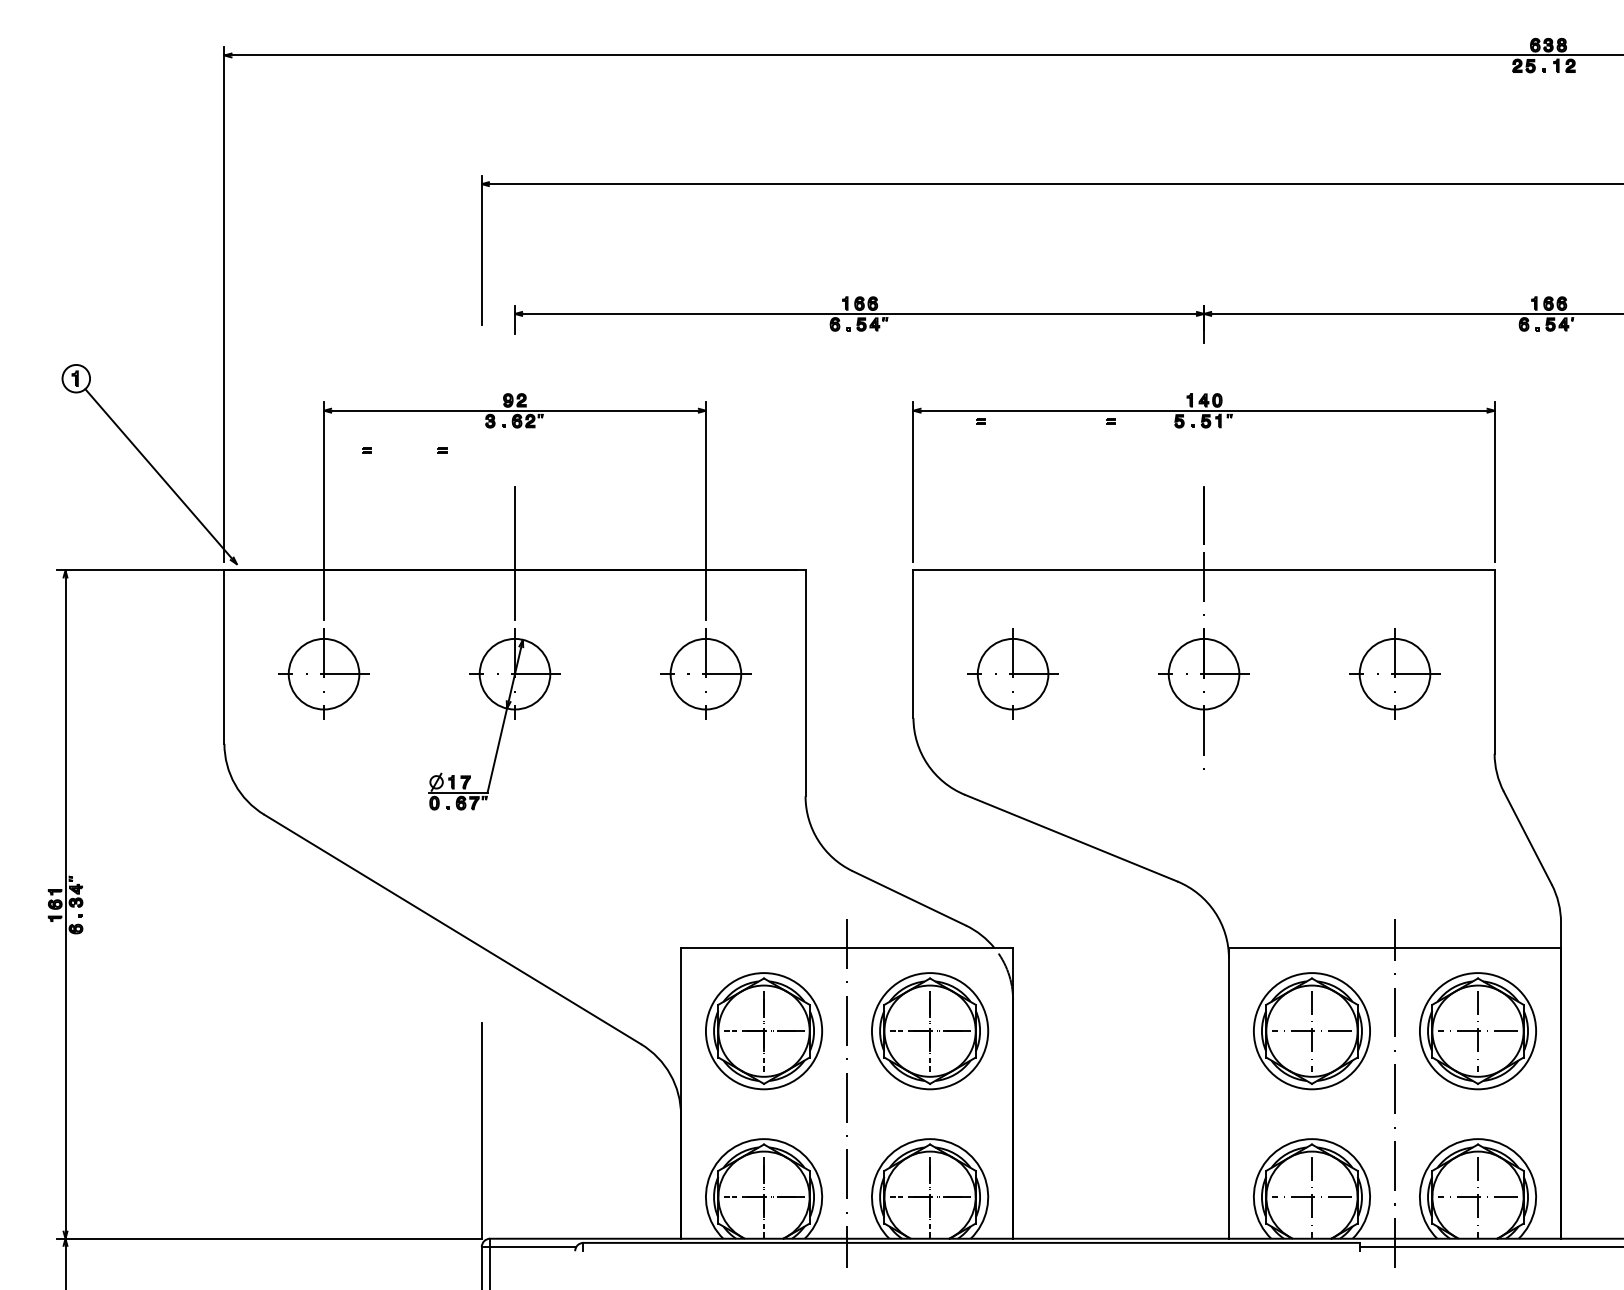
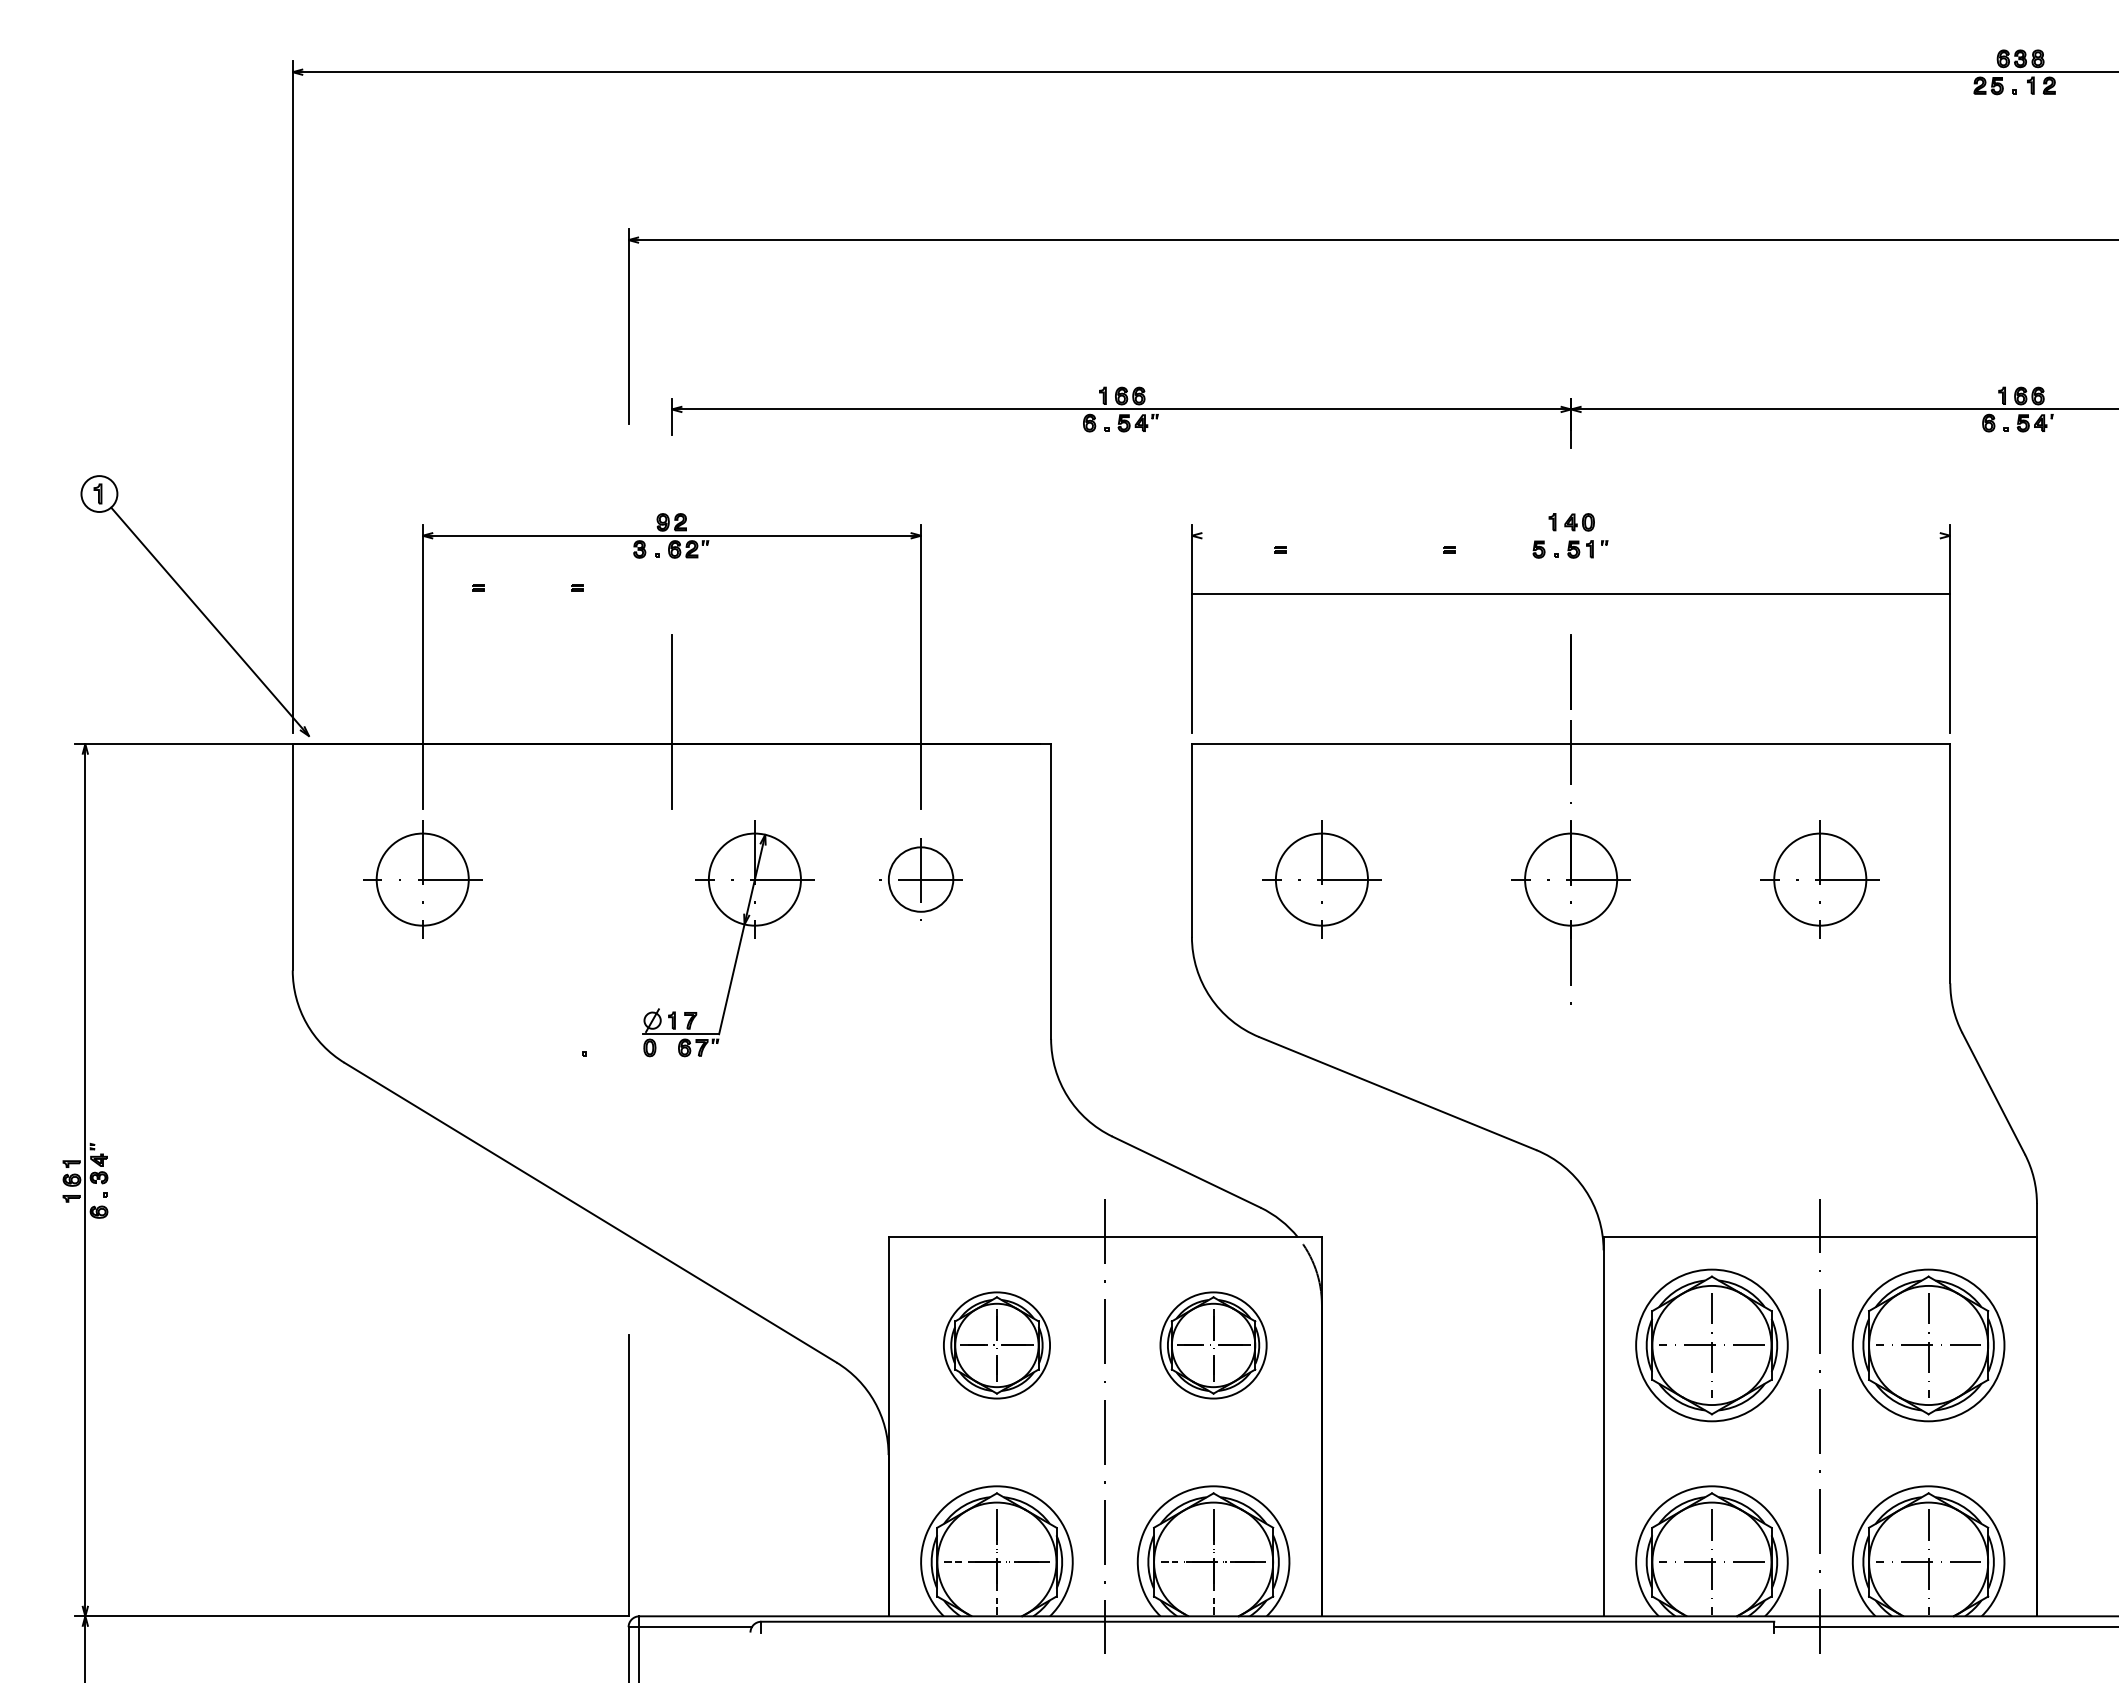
line: (1203, 410) -> (1570, 593), moved
part: (705, 674) -> (920, 879), size x0.7
part: (503, 720) -> (739, 940), moved
part: (763, 1031) -> (996, 1345), size x0.7
part: (930, 1031) -> (1213, 1345), size x0.7

